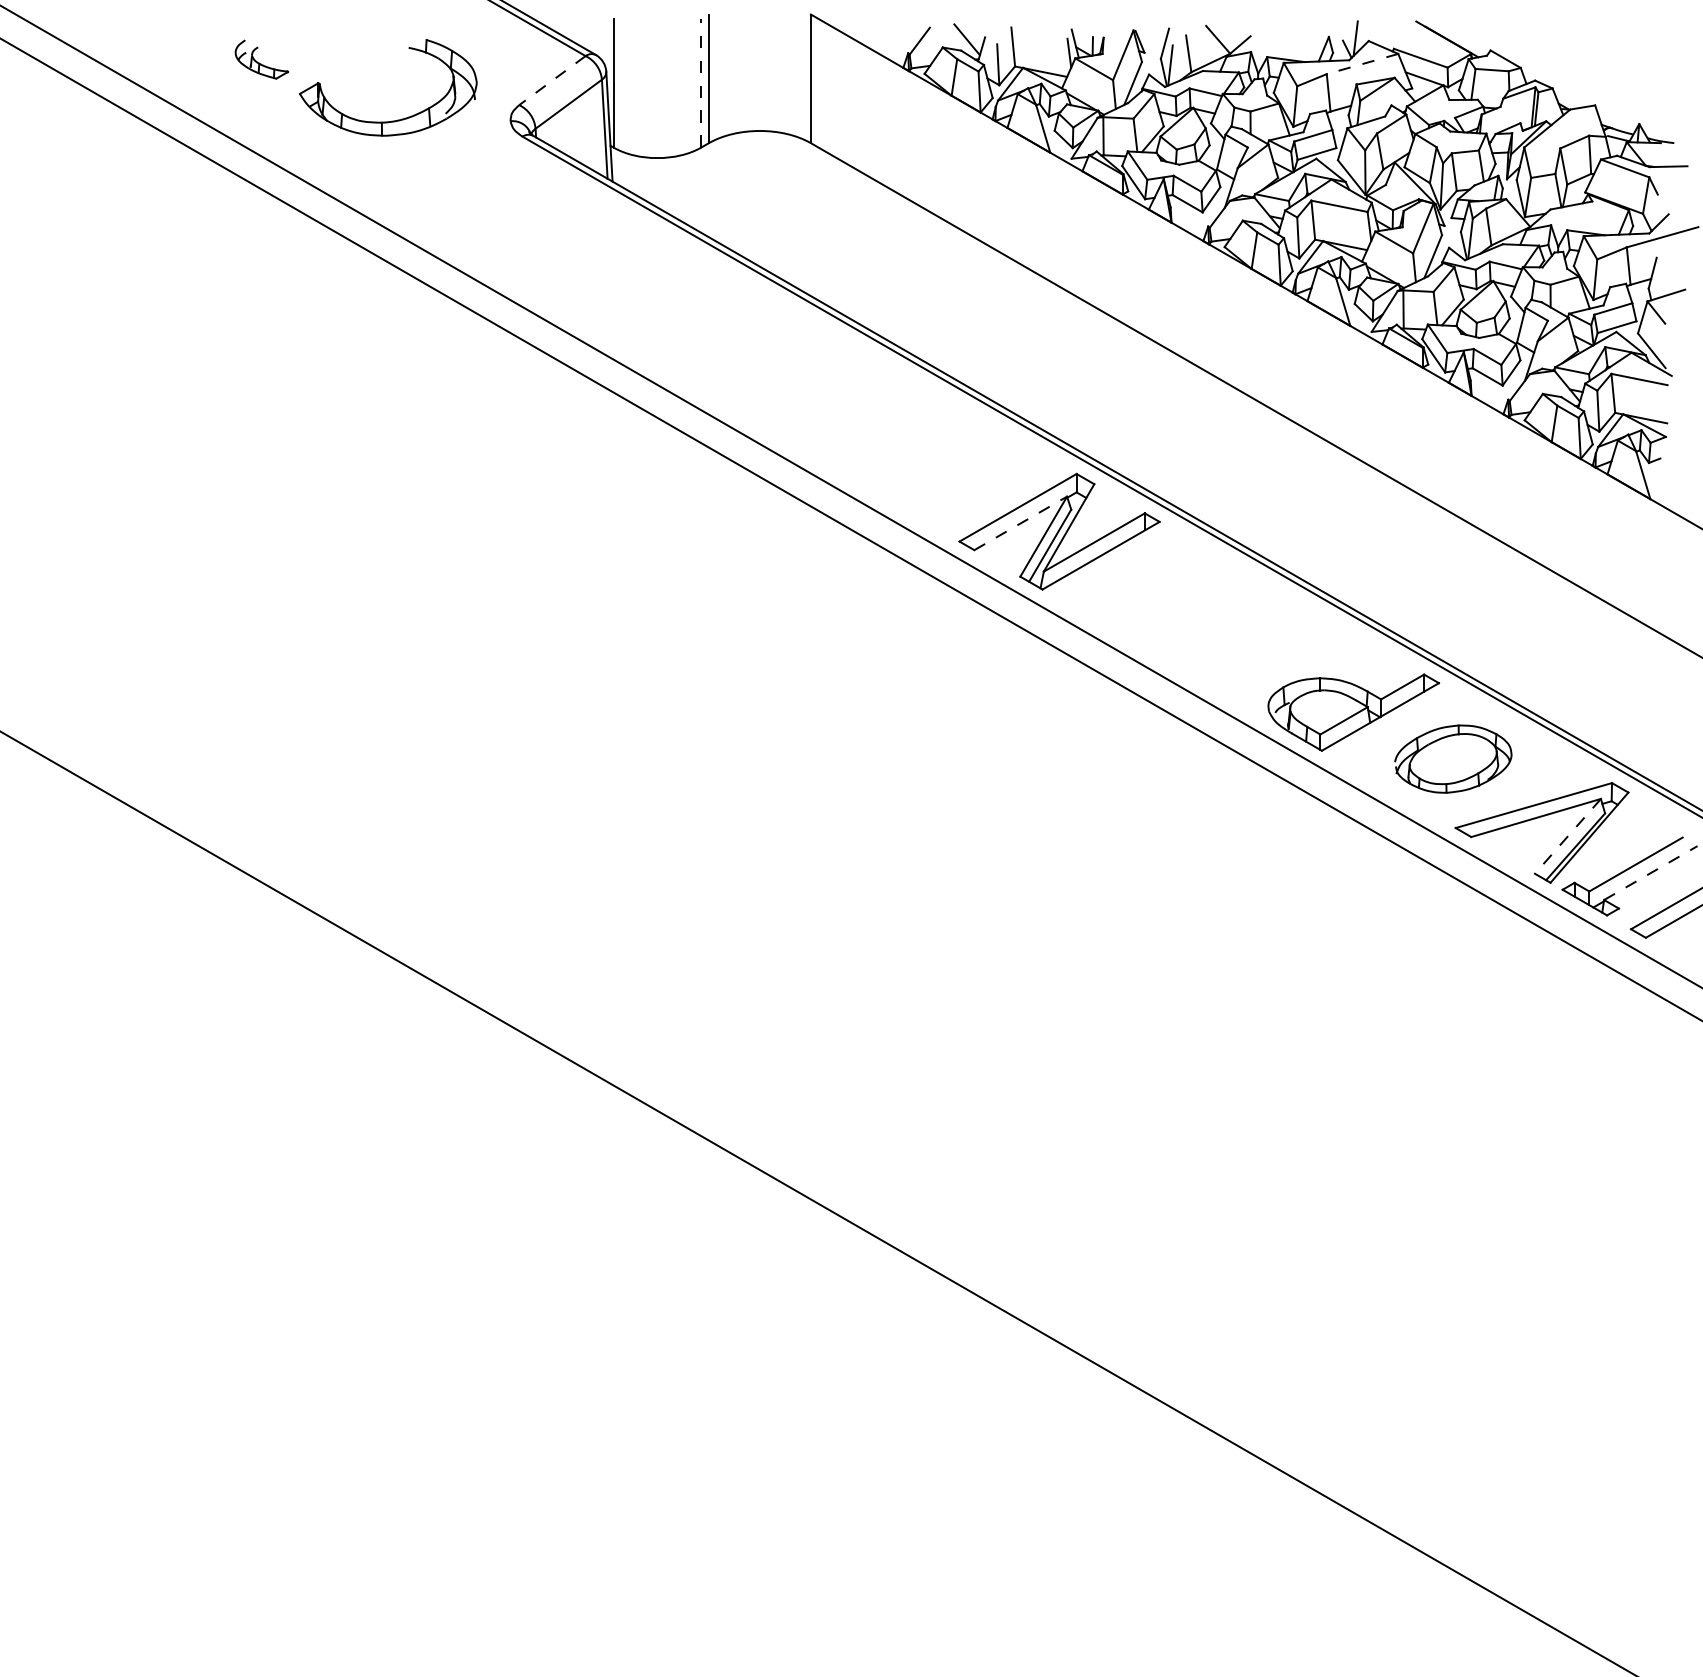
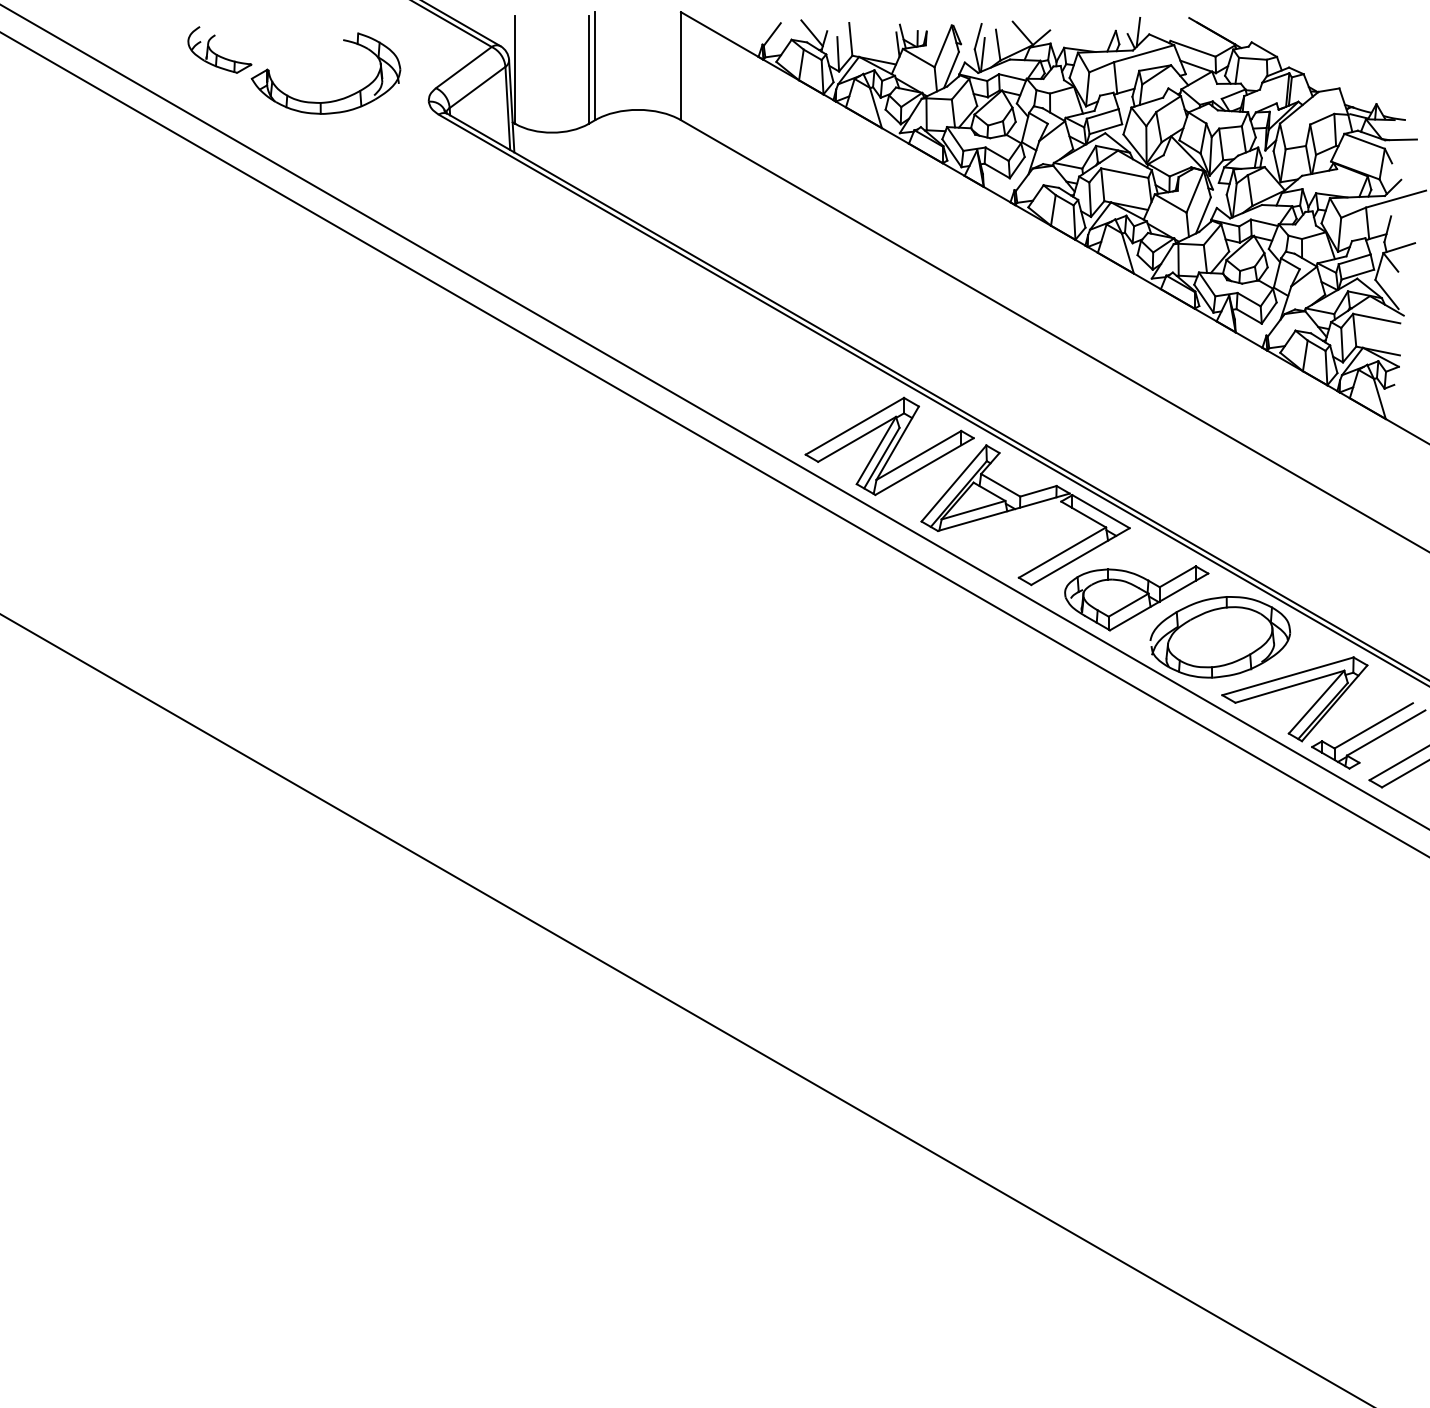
part: (261, 59) -> (219, 49), size x1.43
line: (1361, 63) -> (1143, 53), dashed -> solid
line: (551, 80) -> (463, 67), dashed -> solid
line: (700, 82) -> (588, 69), dashed -> solid
line: (1021, 523) -> (857, 439), dashed -> solid
part: (1221, 604) -> (1025, 507), added
part: (1453, 759) -> (1220, 637), size x1.43
line: (1567, 836) -> (1316, 702), dashed -> solid
line: (1651, 872) -> (1386, 732), dashed -> solid

